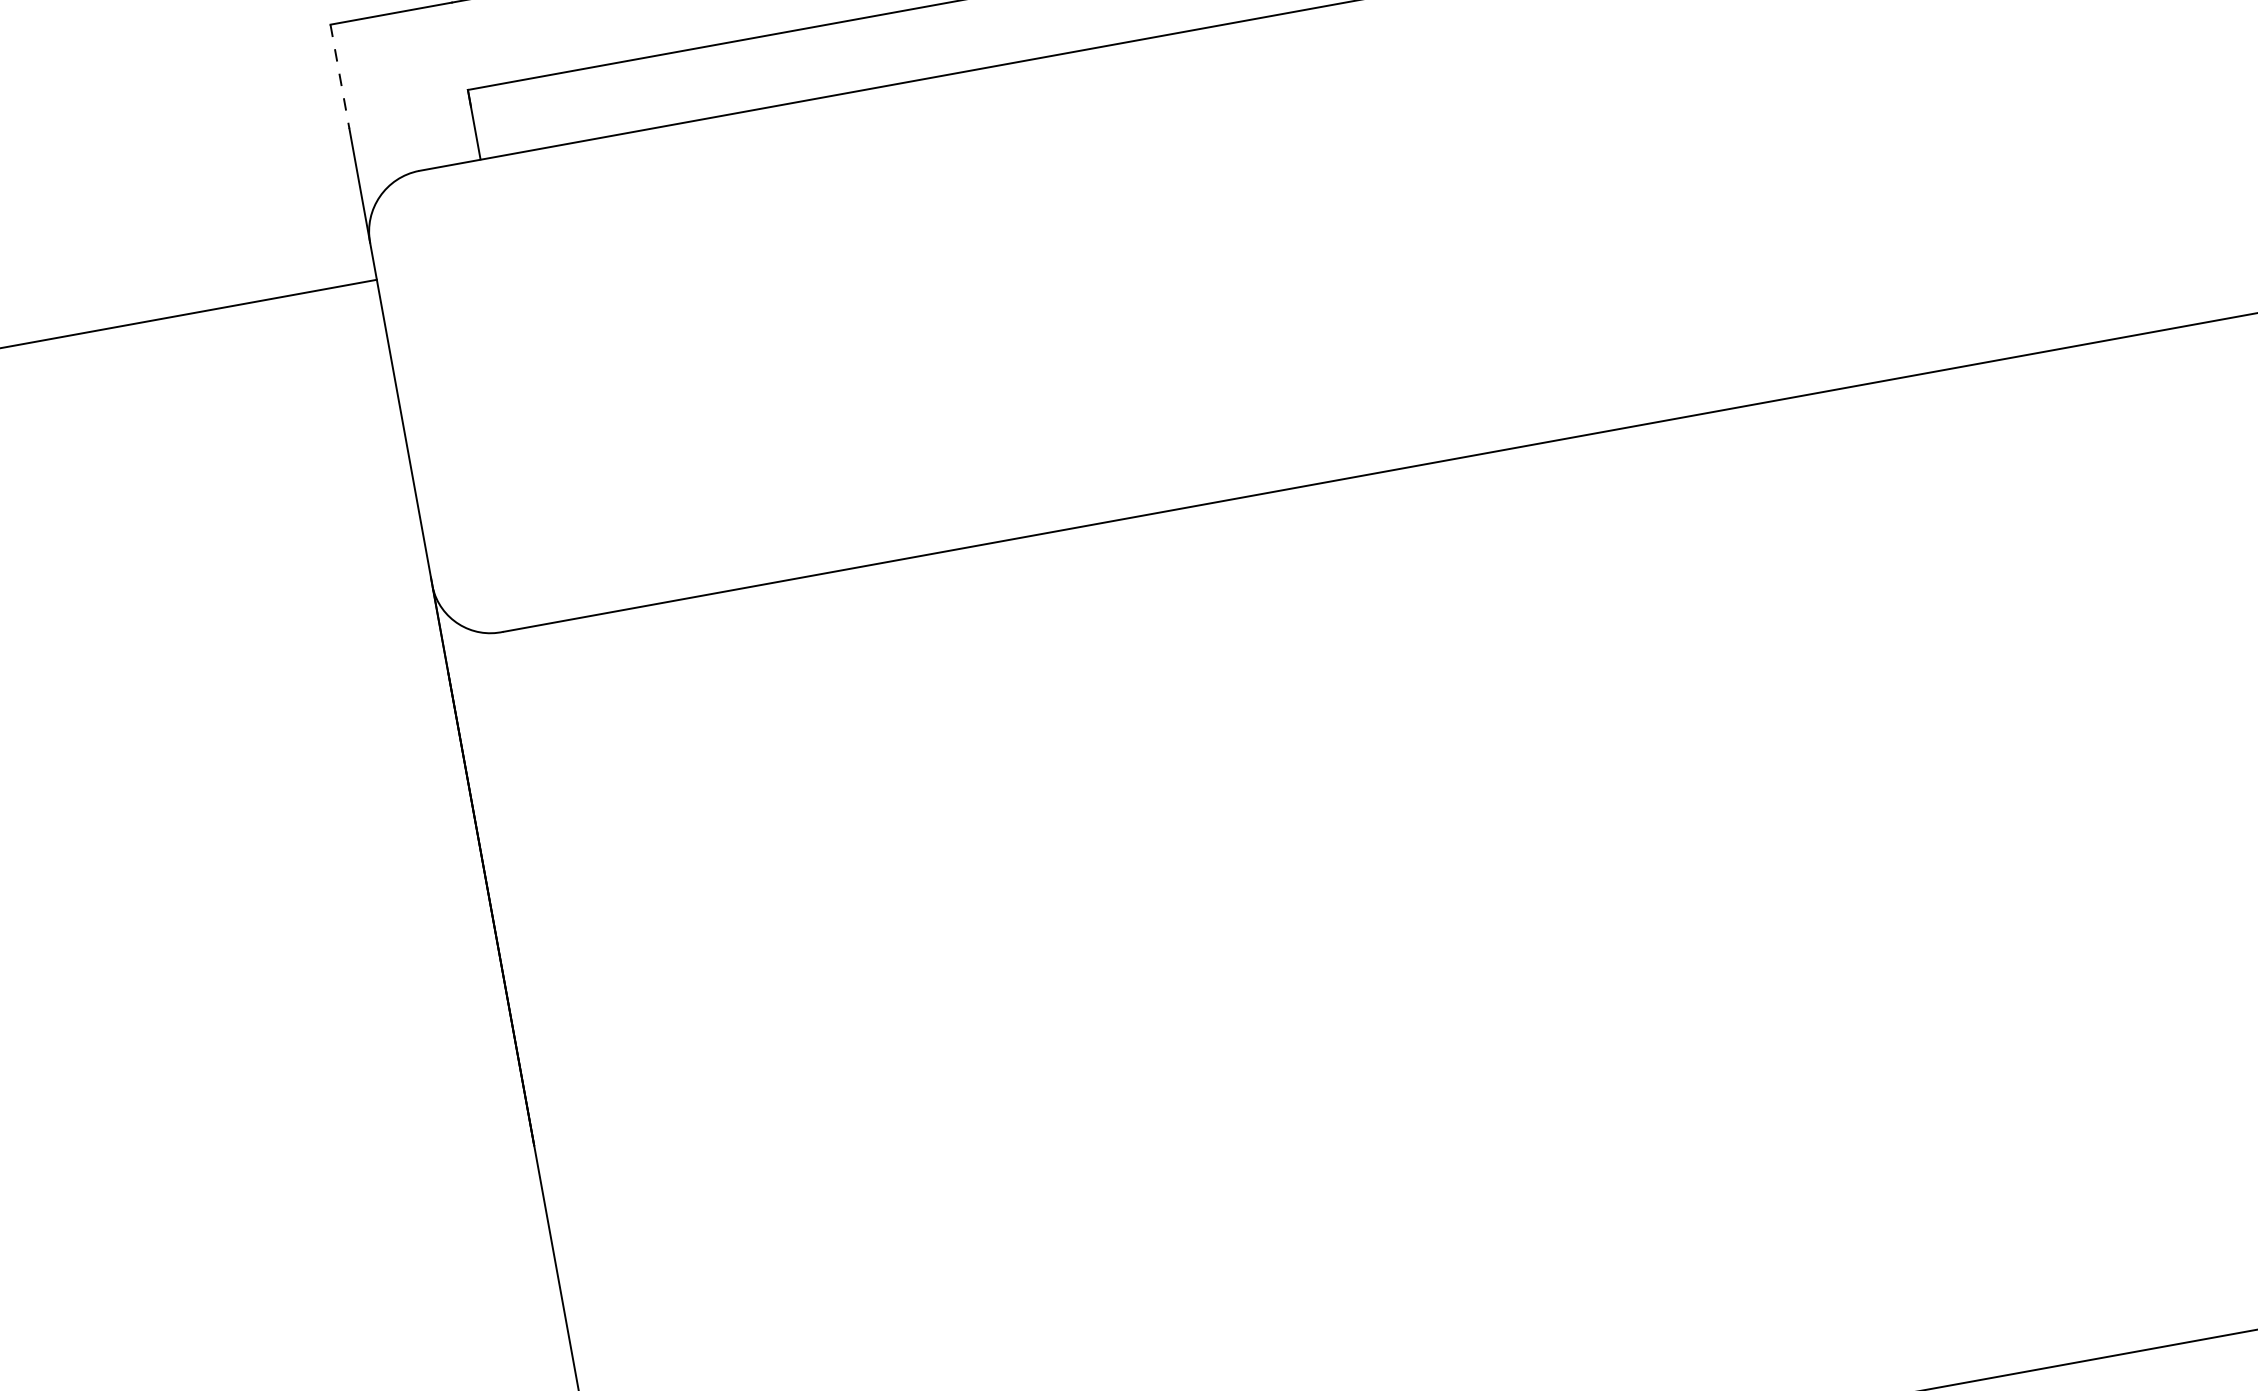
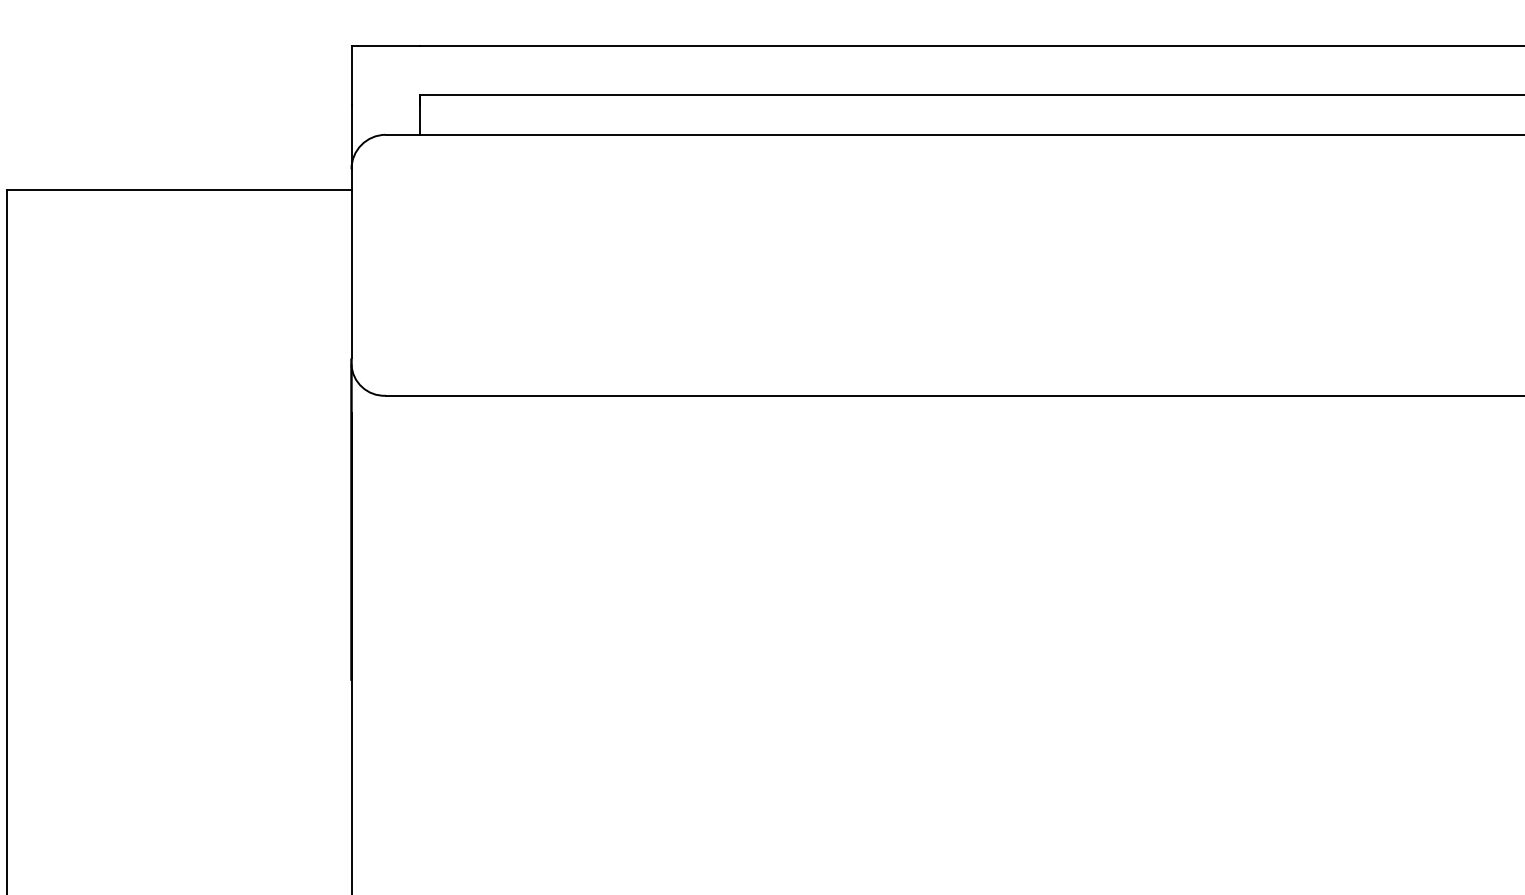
line: (340, 77) -> (351, 75), dashed -> solid

